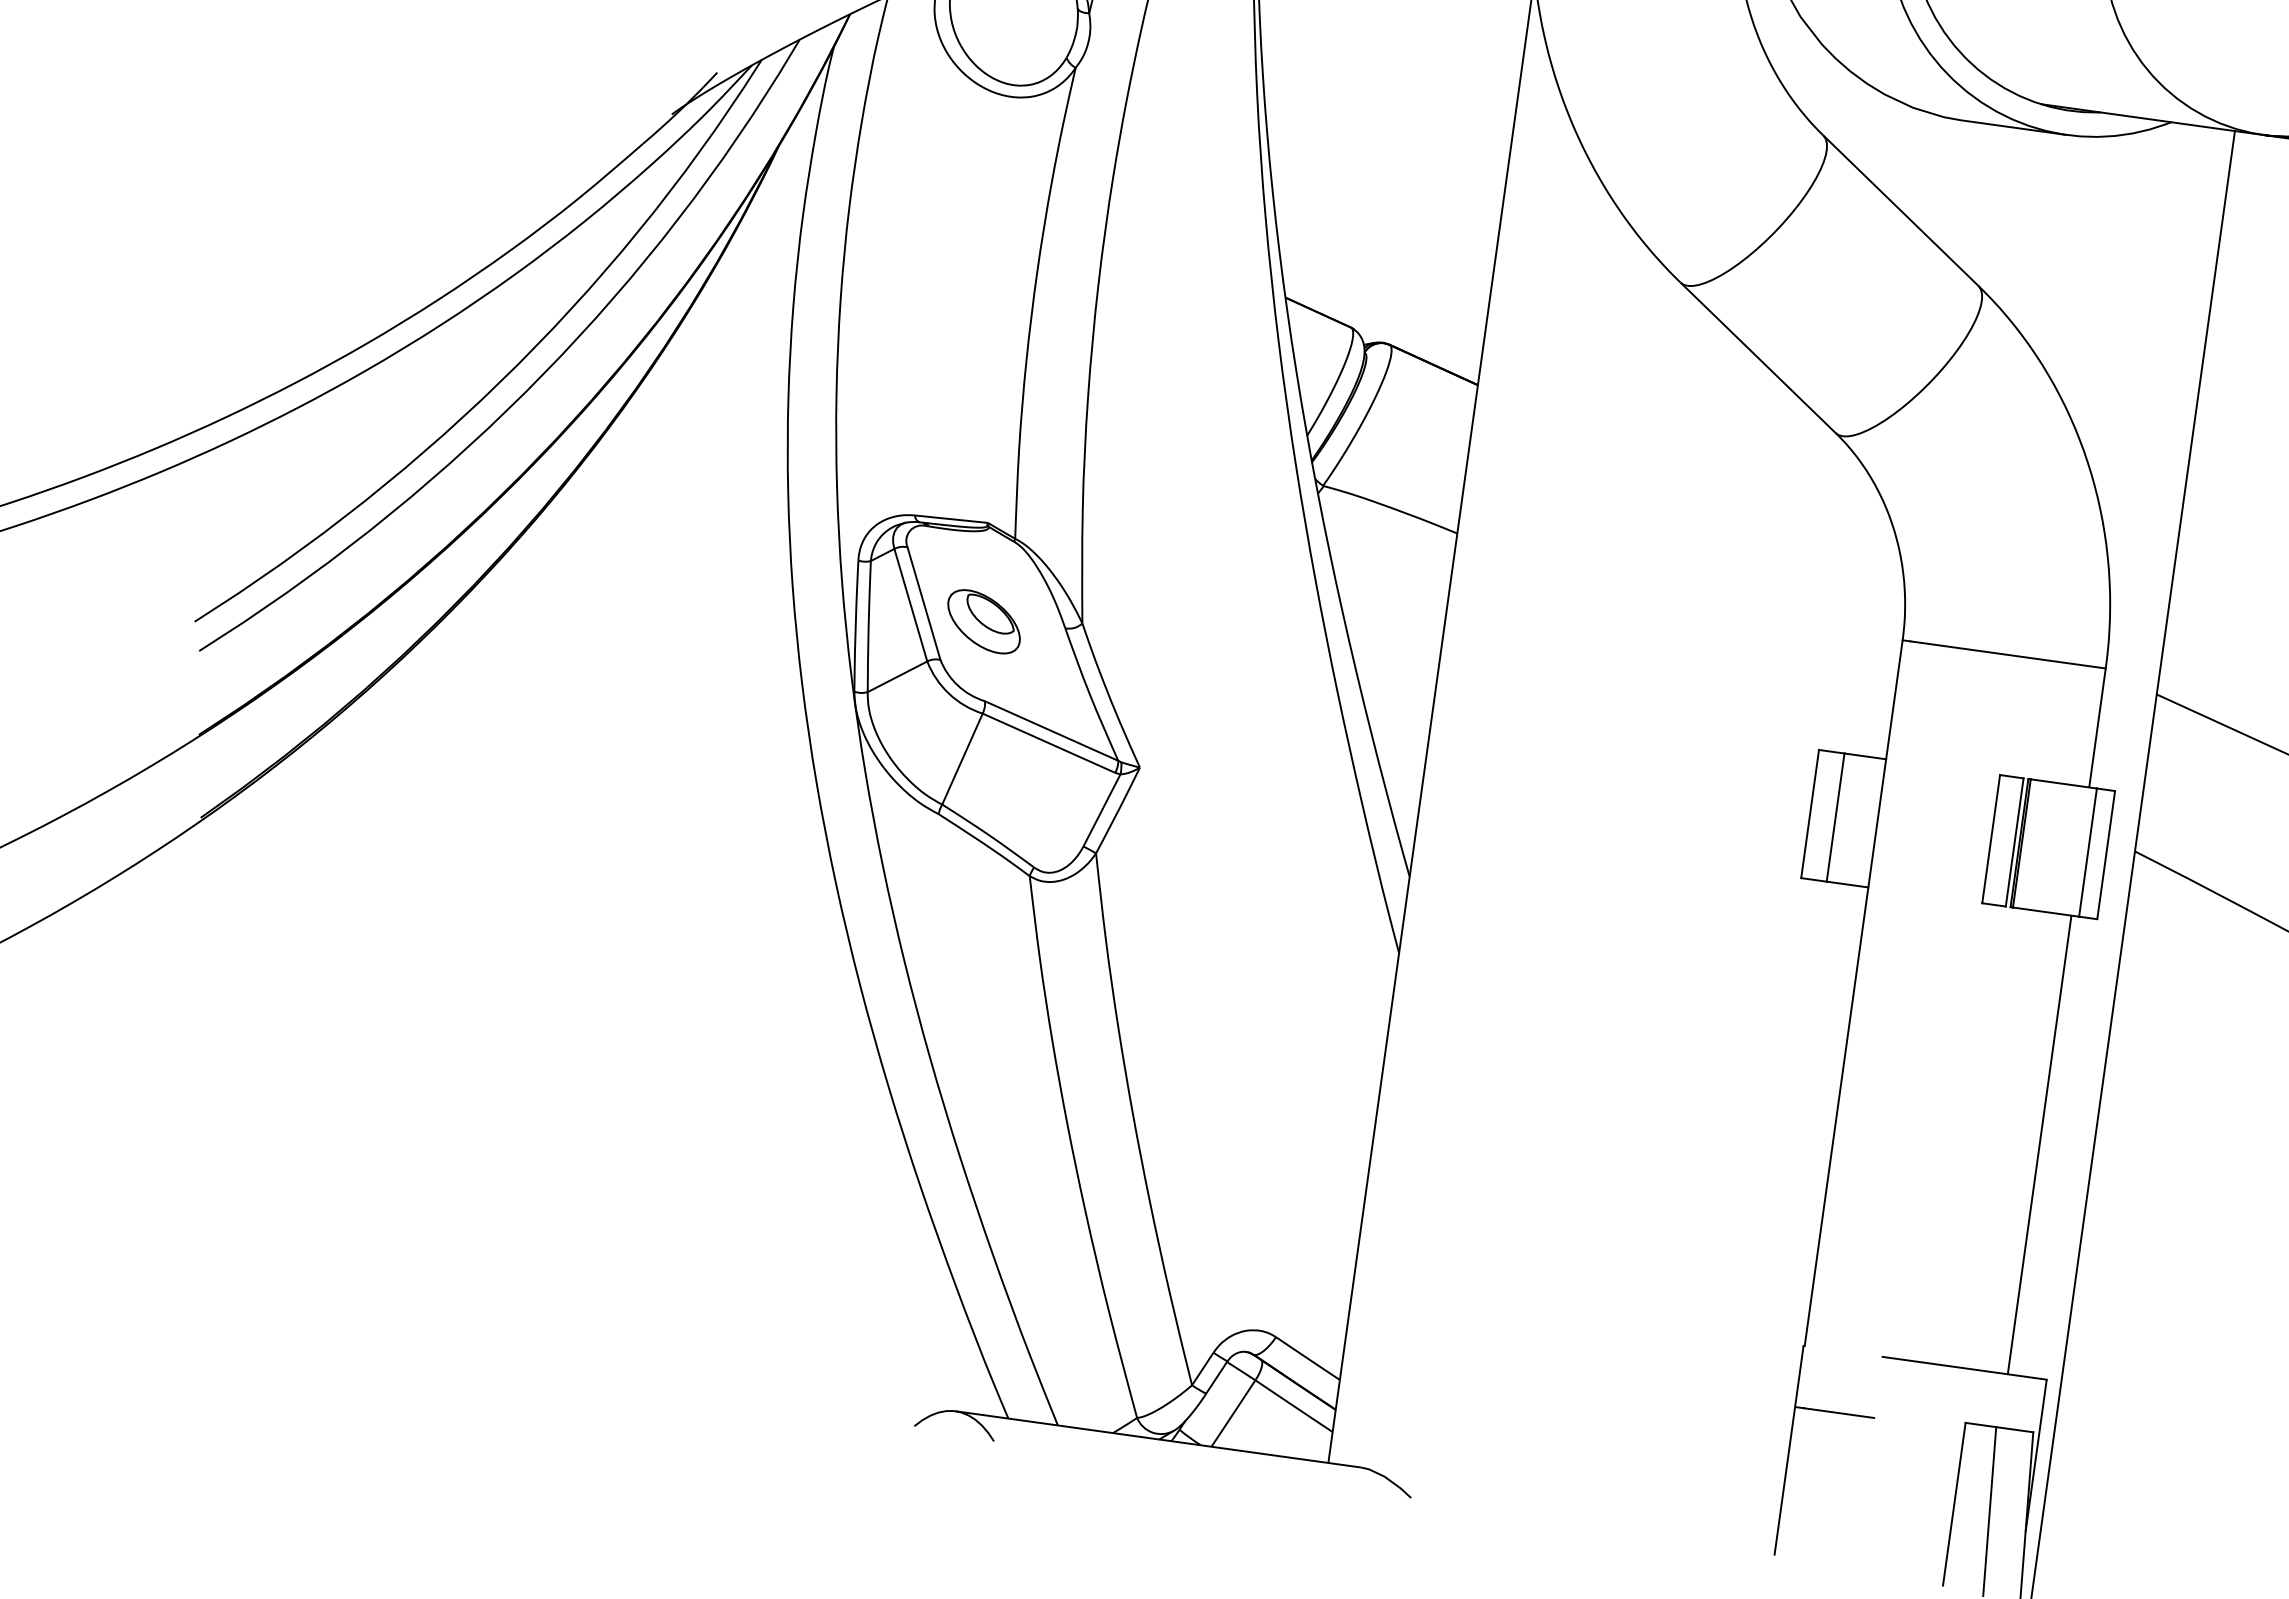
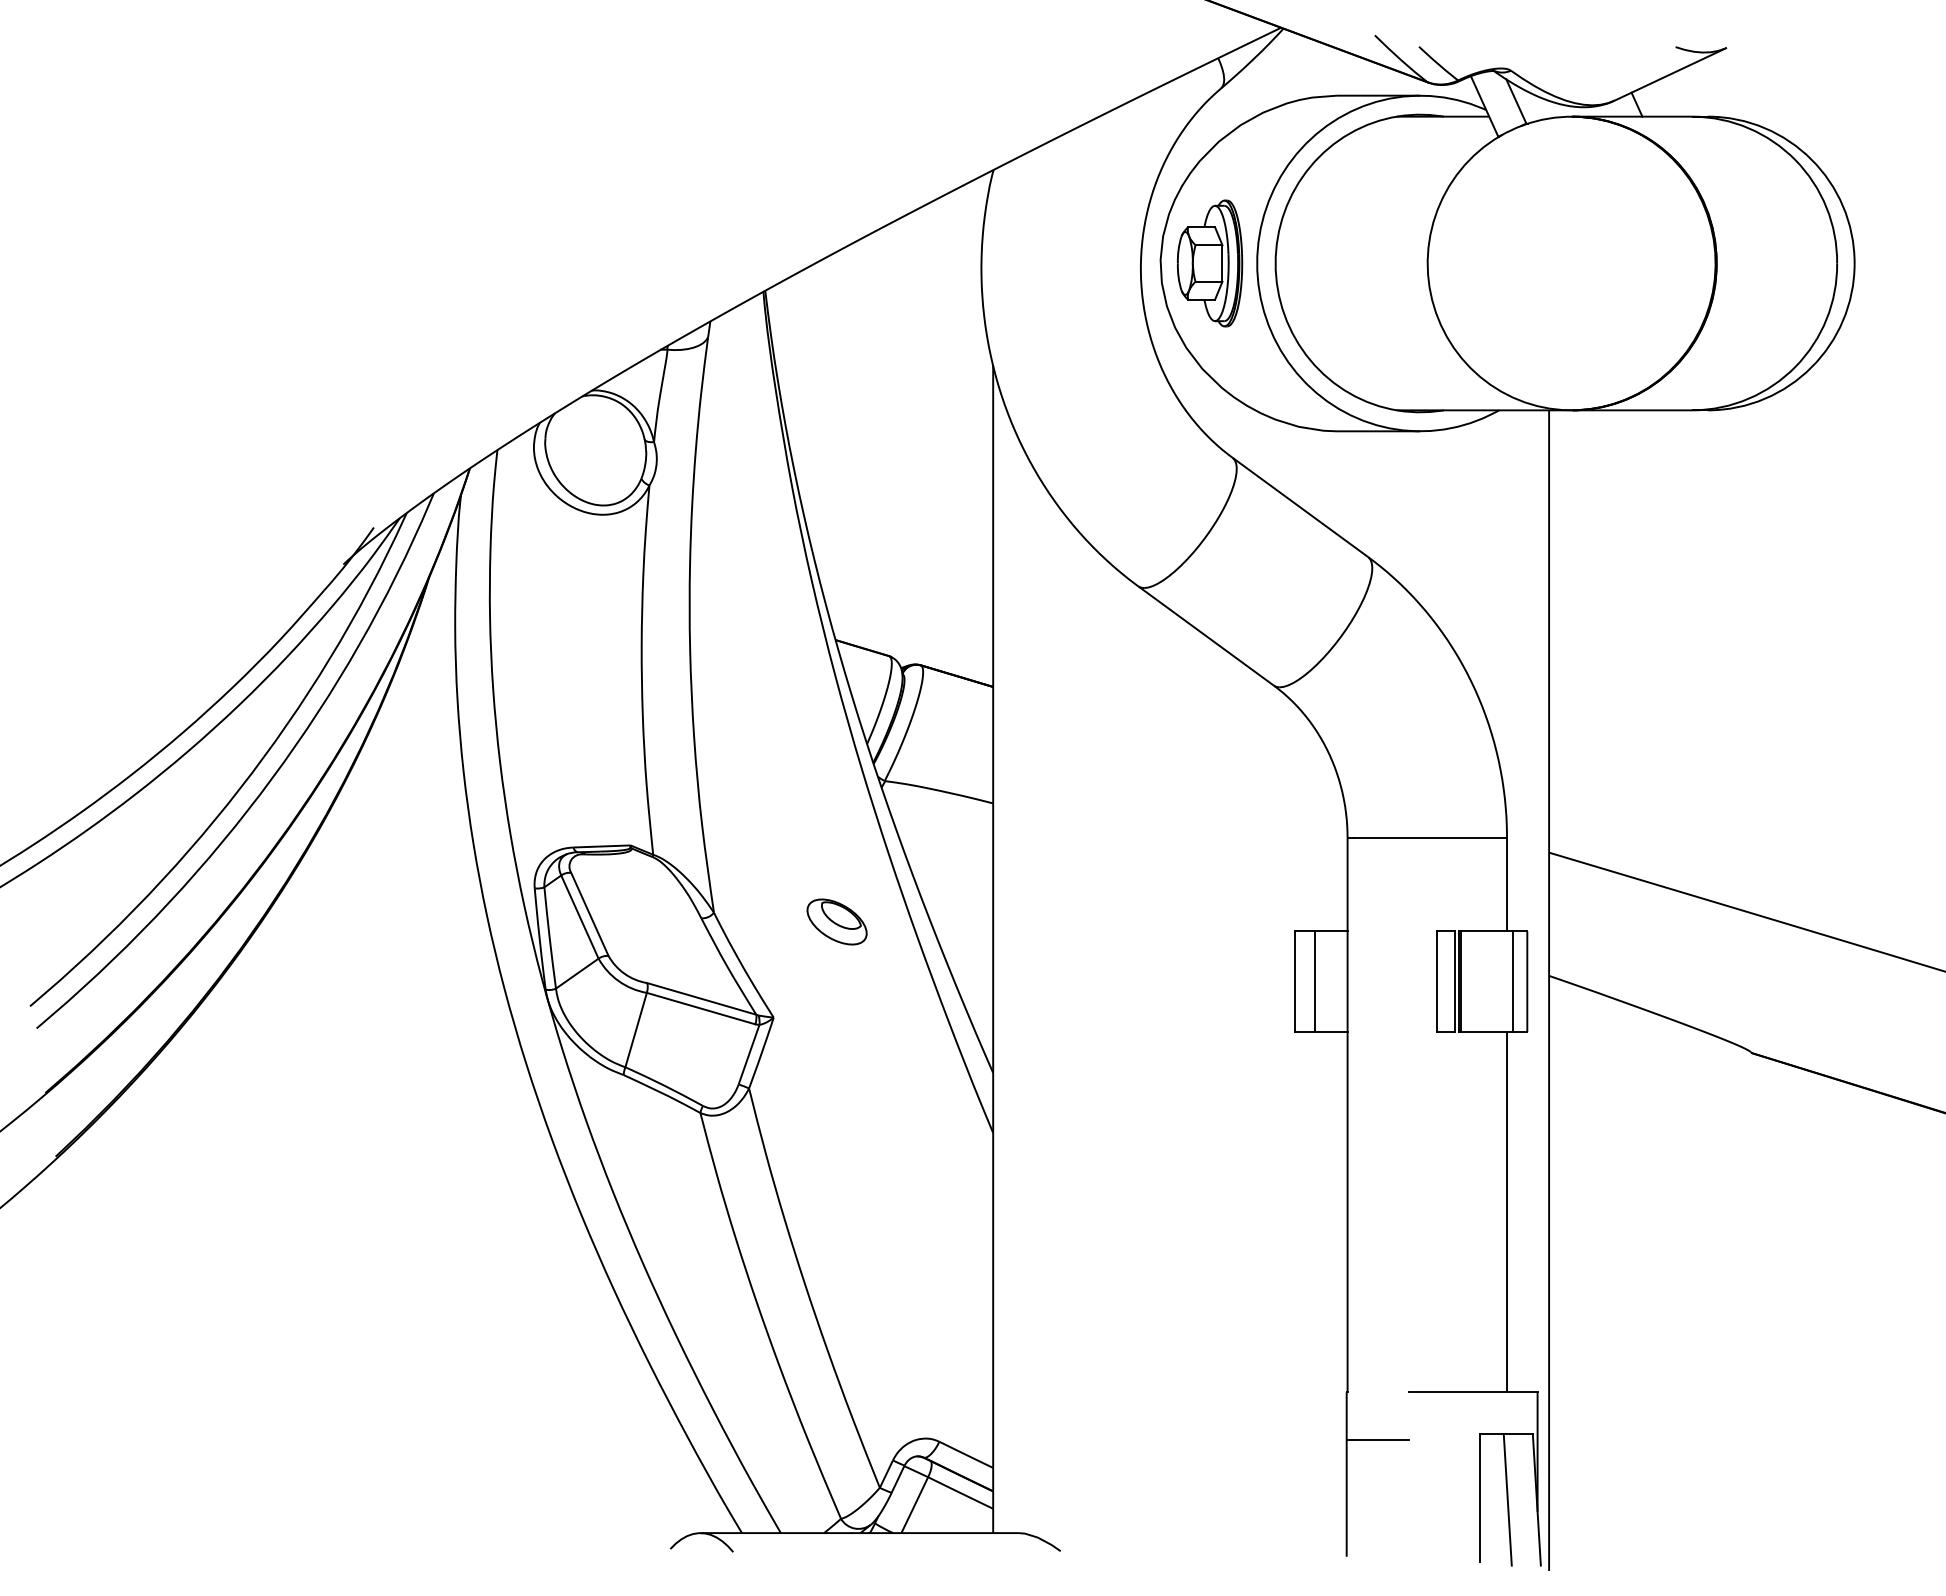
part: (983, 621) -> (836, 921), moved

